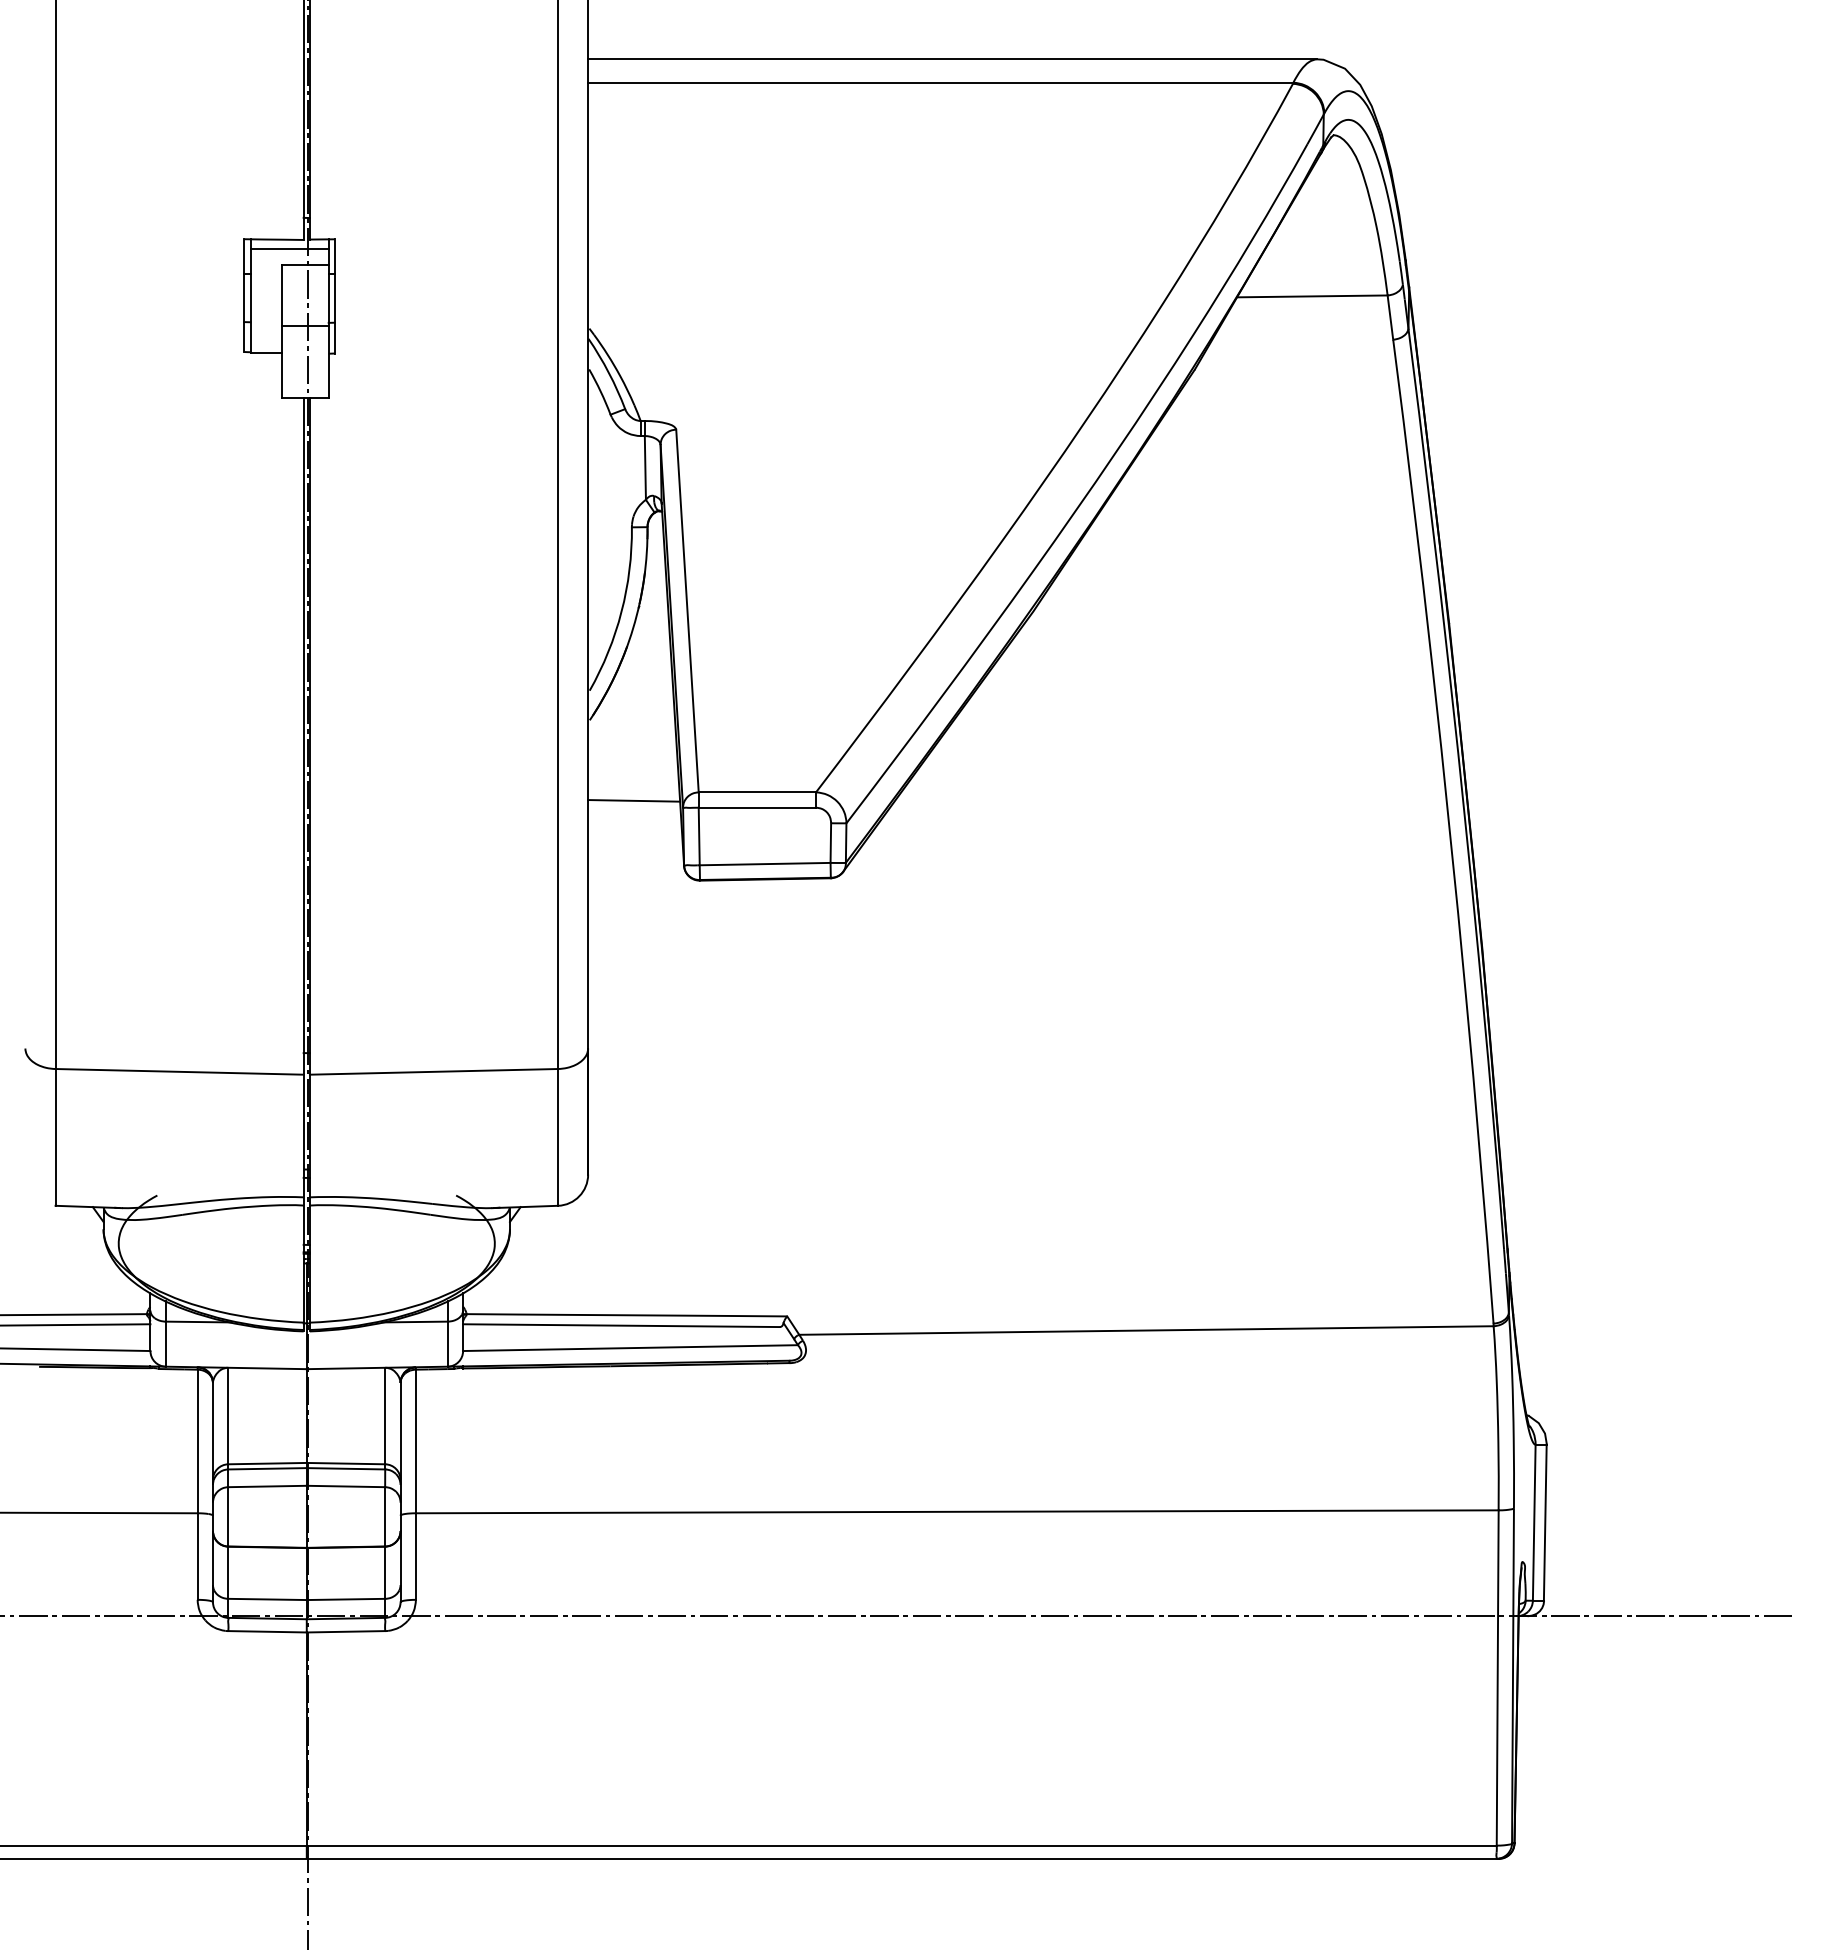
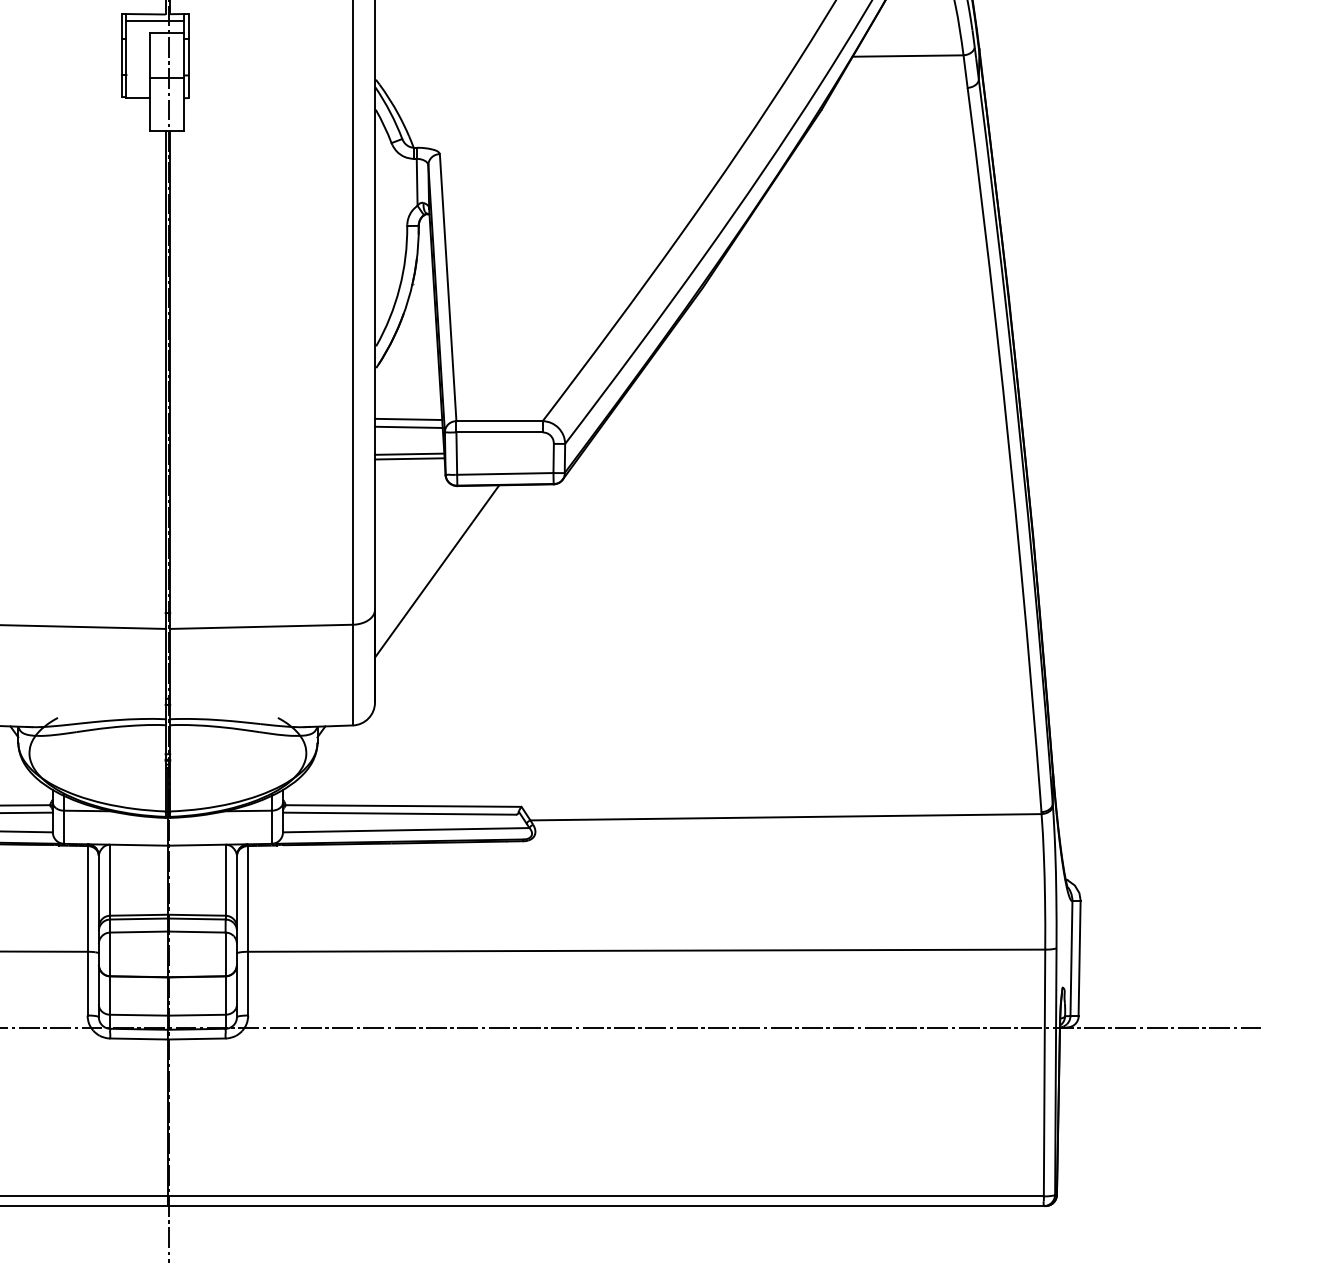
line: (633, 789) -> (408, 419), added
line: (635, 837) -> (409, 454), added
line: (635, 843) -> (409, 458), added
line: (672, 996) -> (437, 571), added

